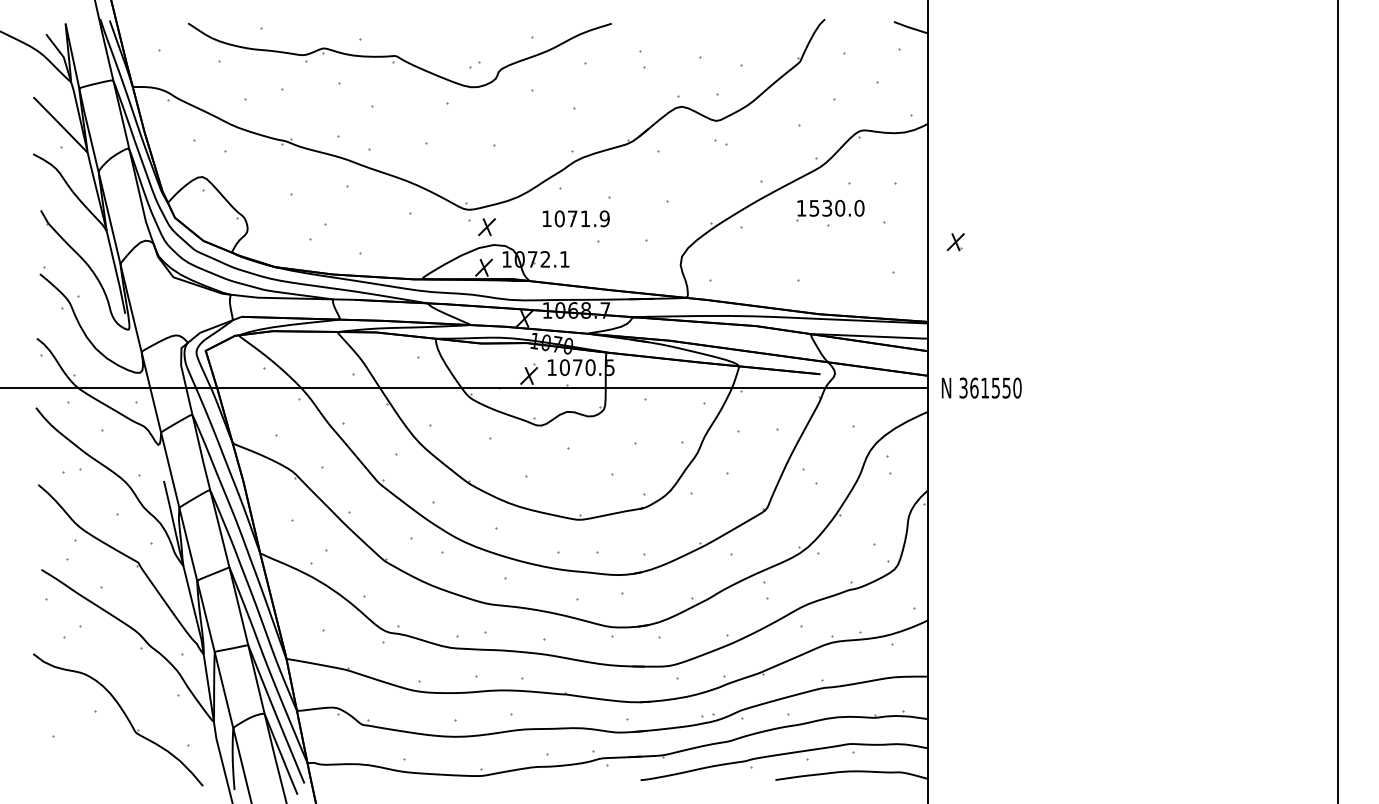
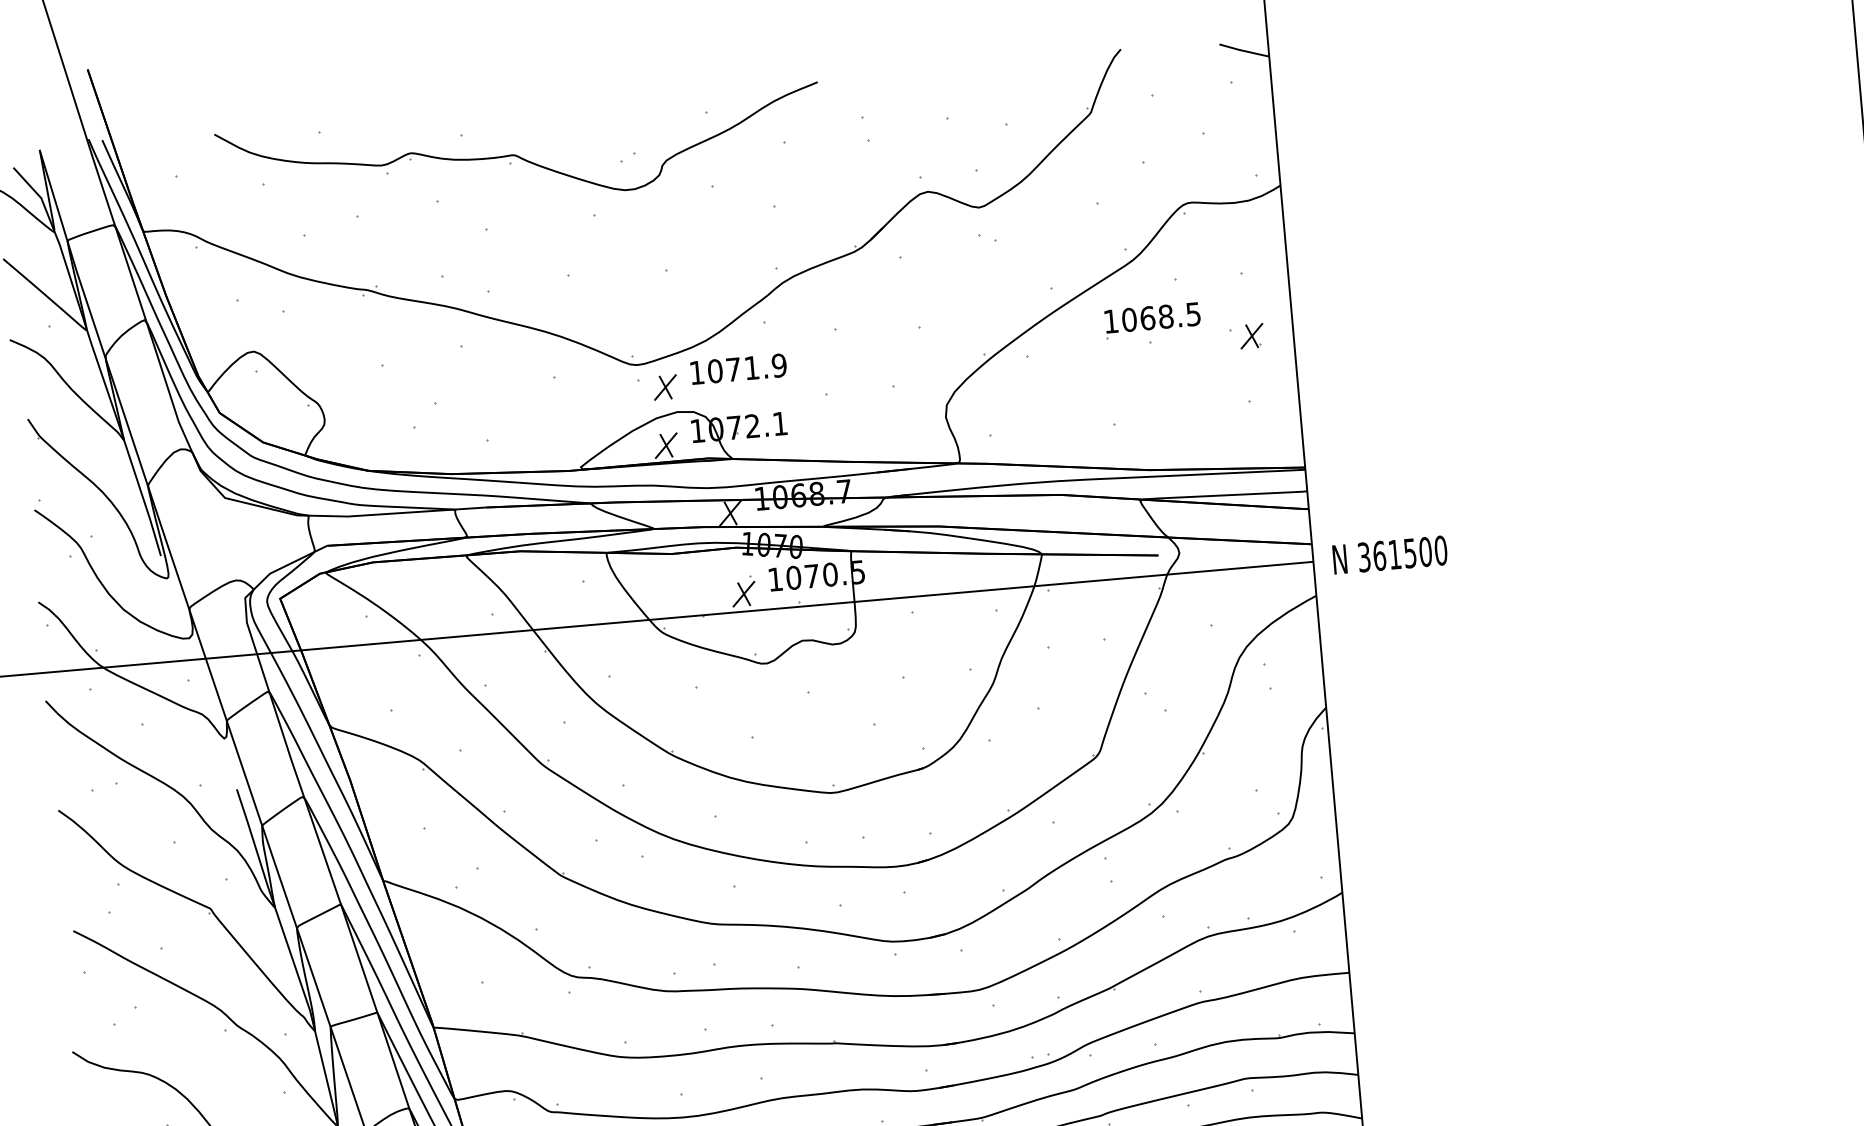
text: (836, 207) -> (1160, 315), 1530.0 -> 1068.5
part: (575, 218) -> (737, 368), moved
part: (955, 242) -> (1251, 336), moved
text: (1006, 387) -> (1425, 551), 361550 -> 361500

